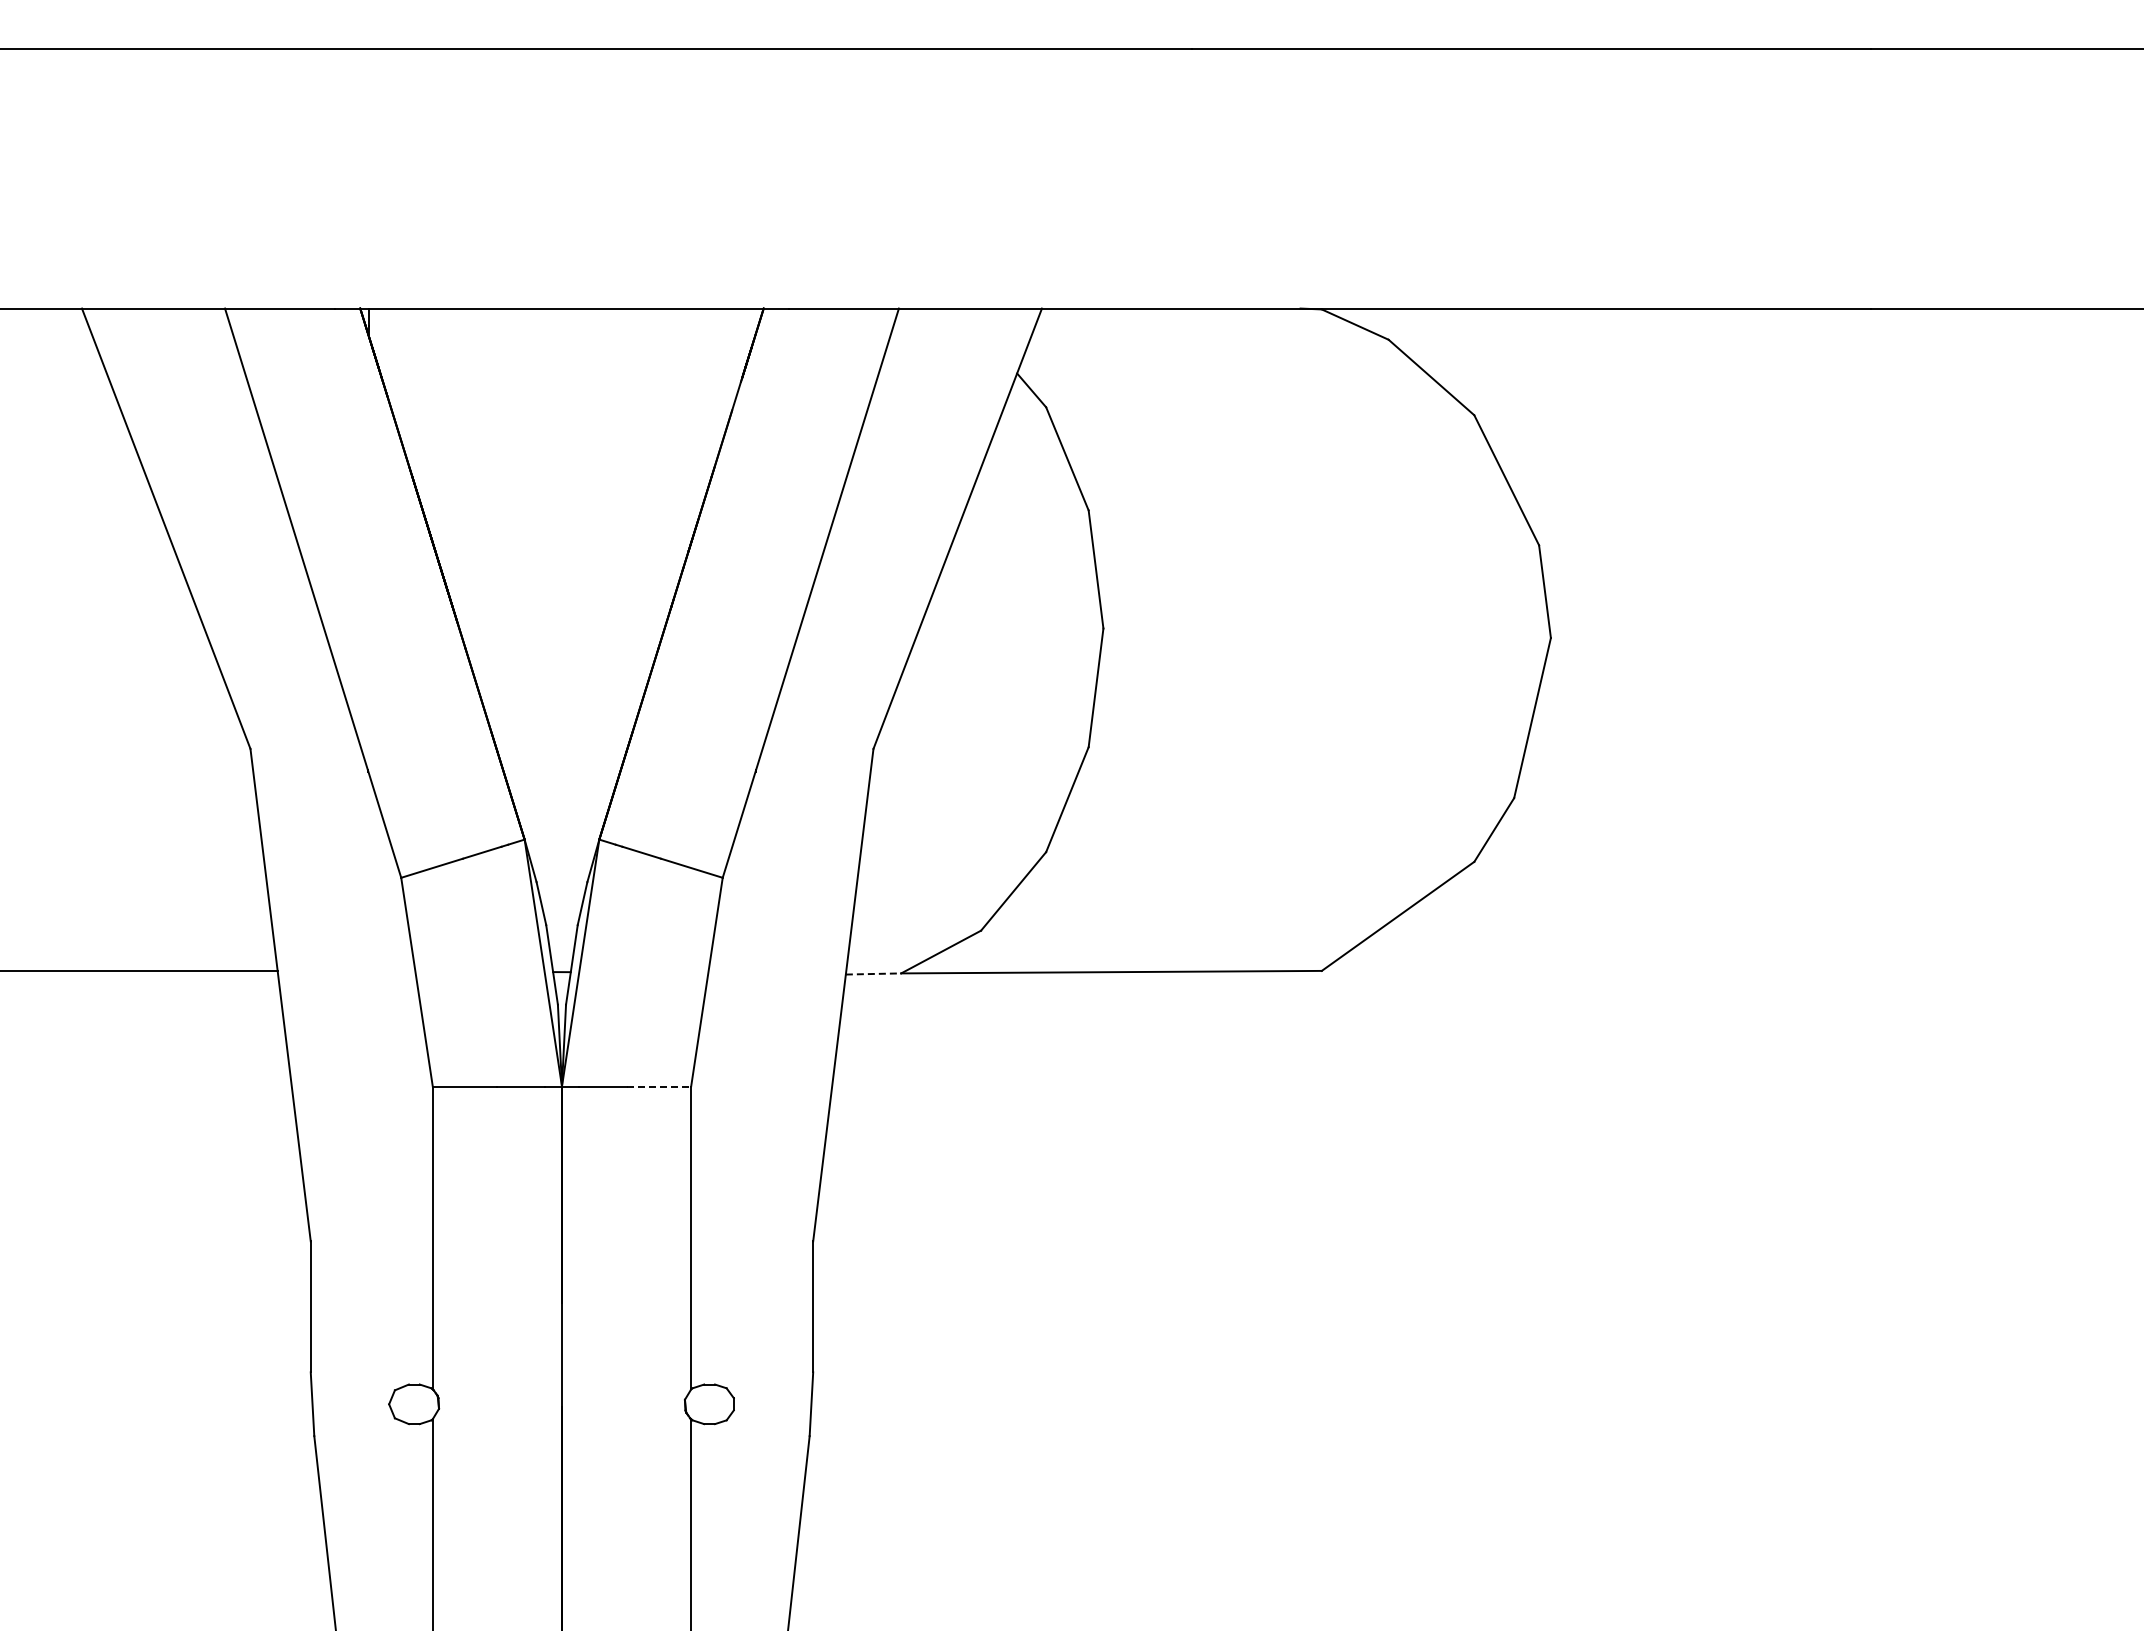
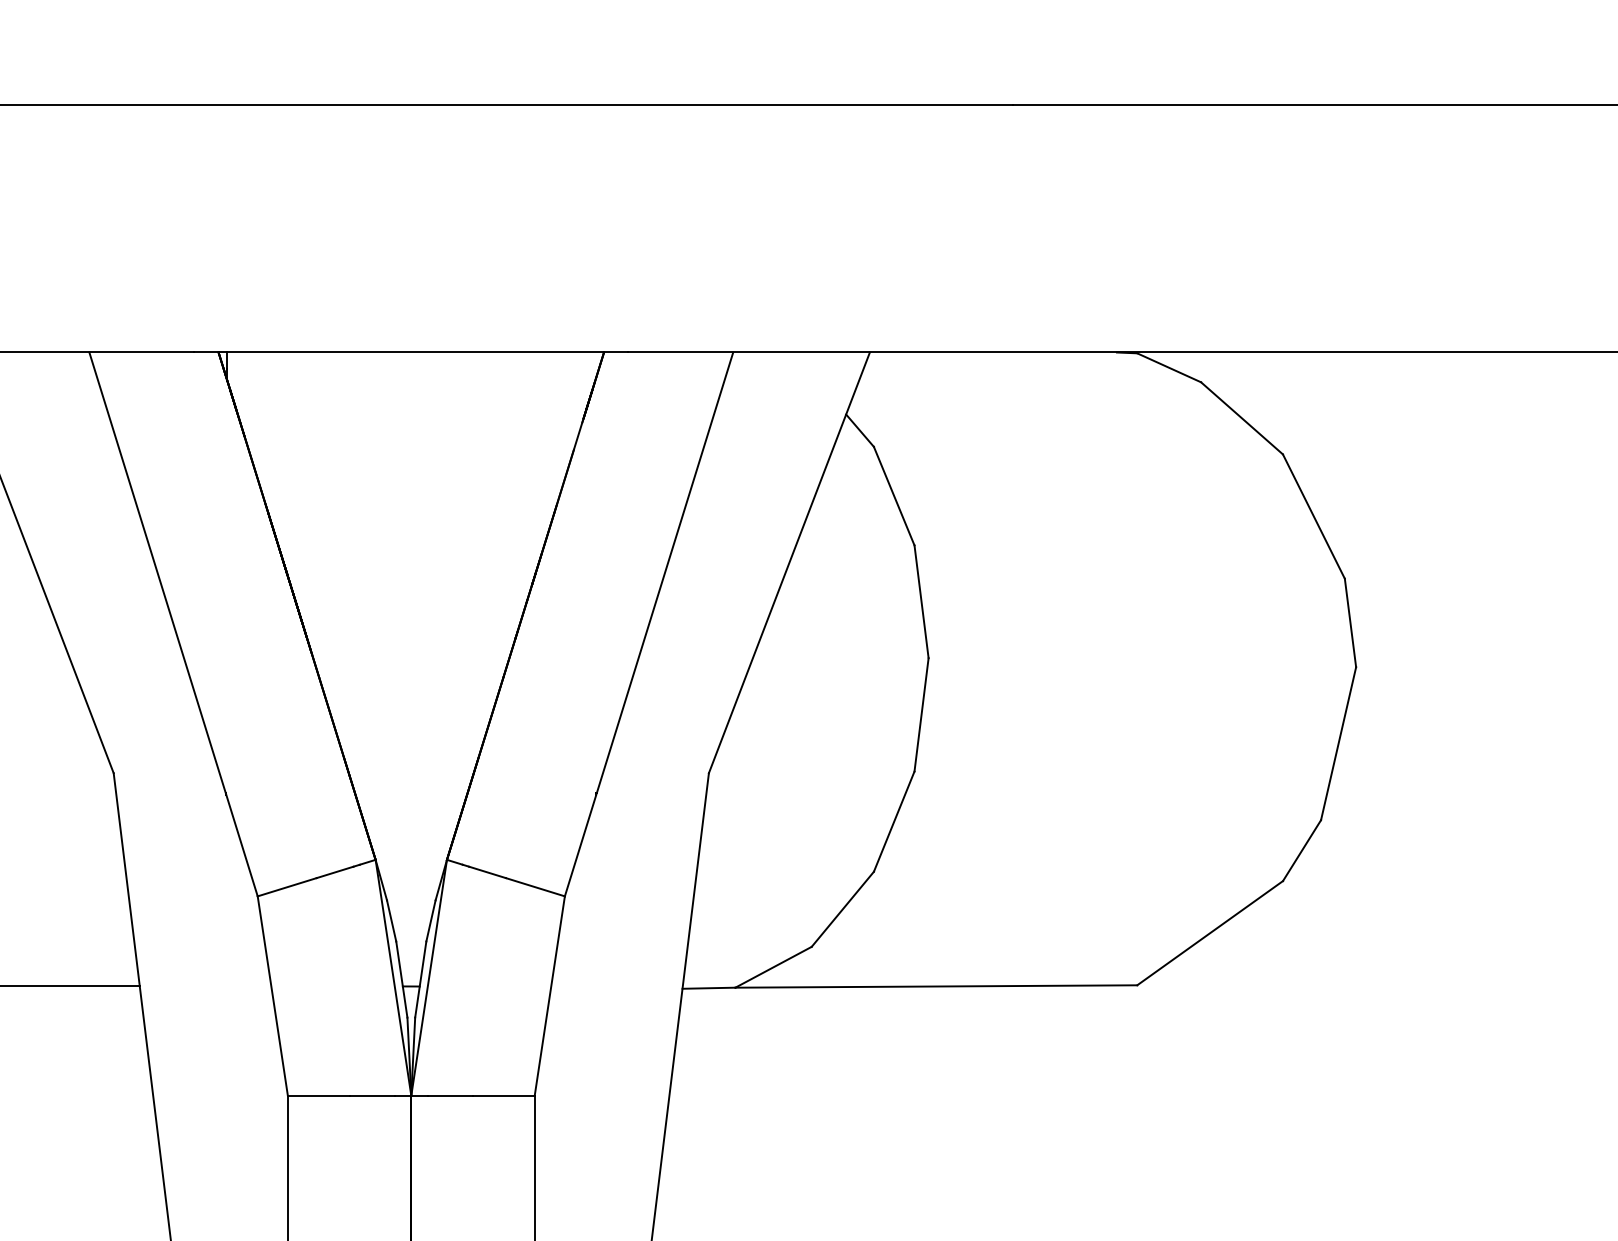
line: (873, 973) -> (708, 987), dashed -> solid
line: (659, 1086) -> (504, 1095), dashed -> solid

